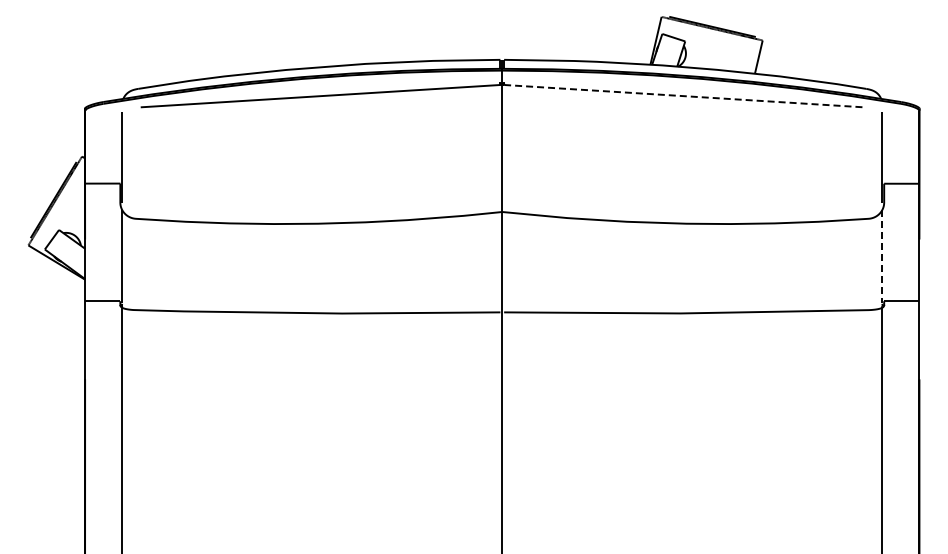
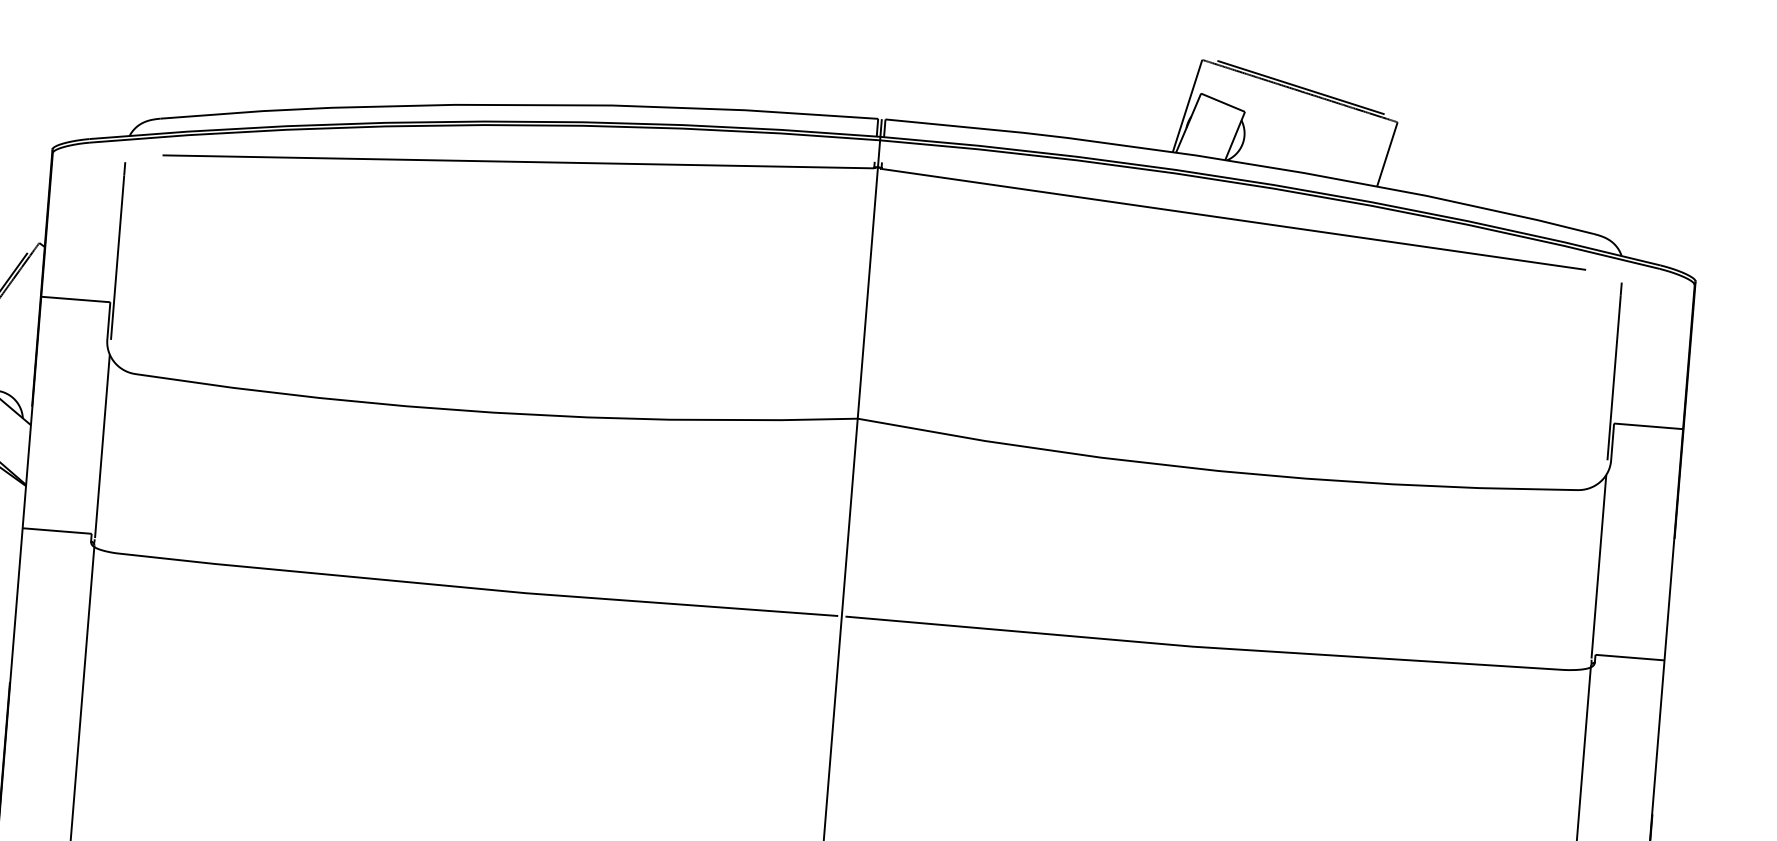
line: (684, 96) -> (1234, 220), dashed -> solid
line: (882, 256) -> (1599, 566), dashed -> solid

